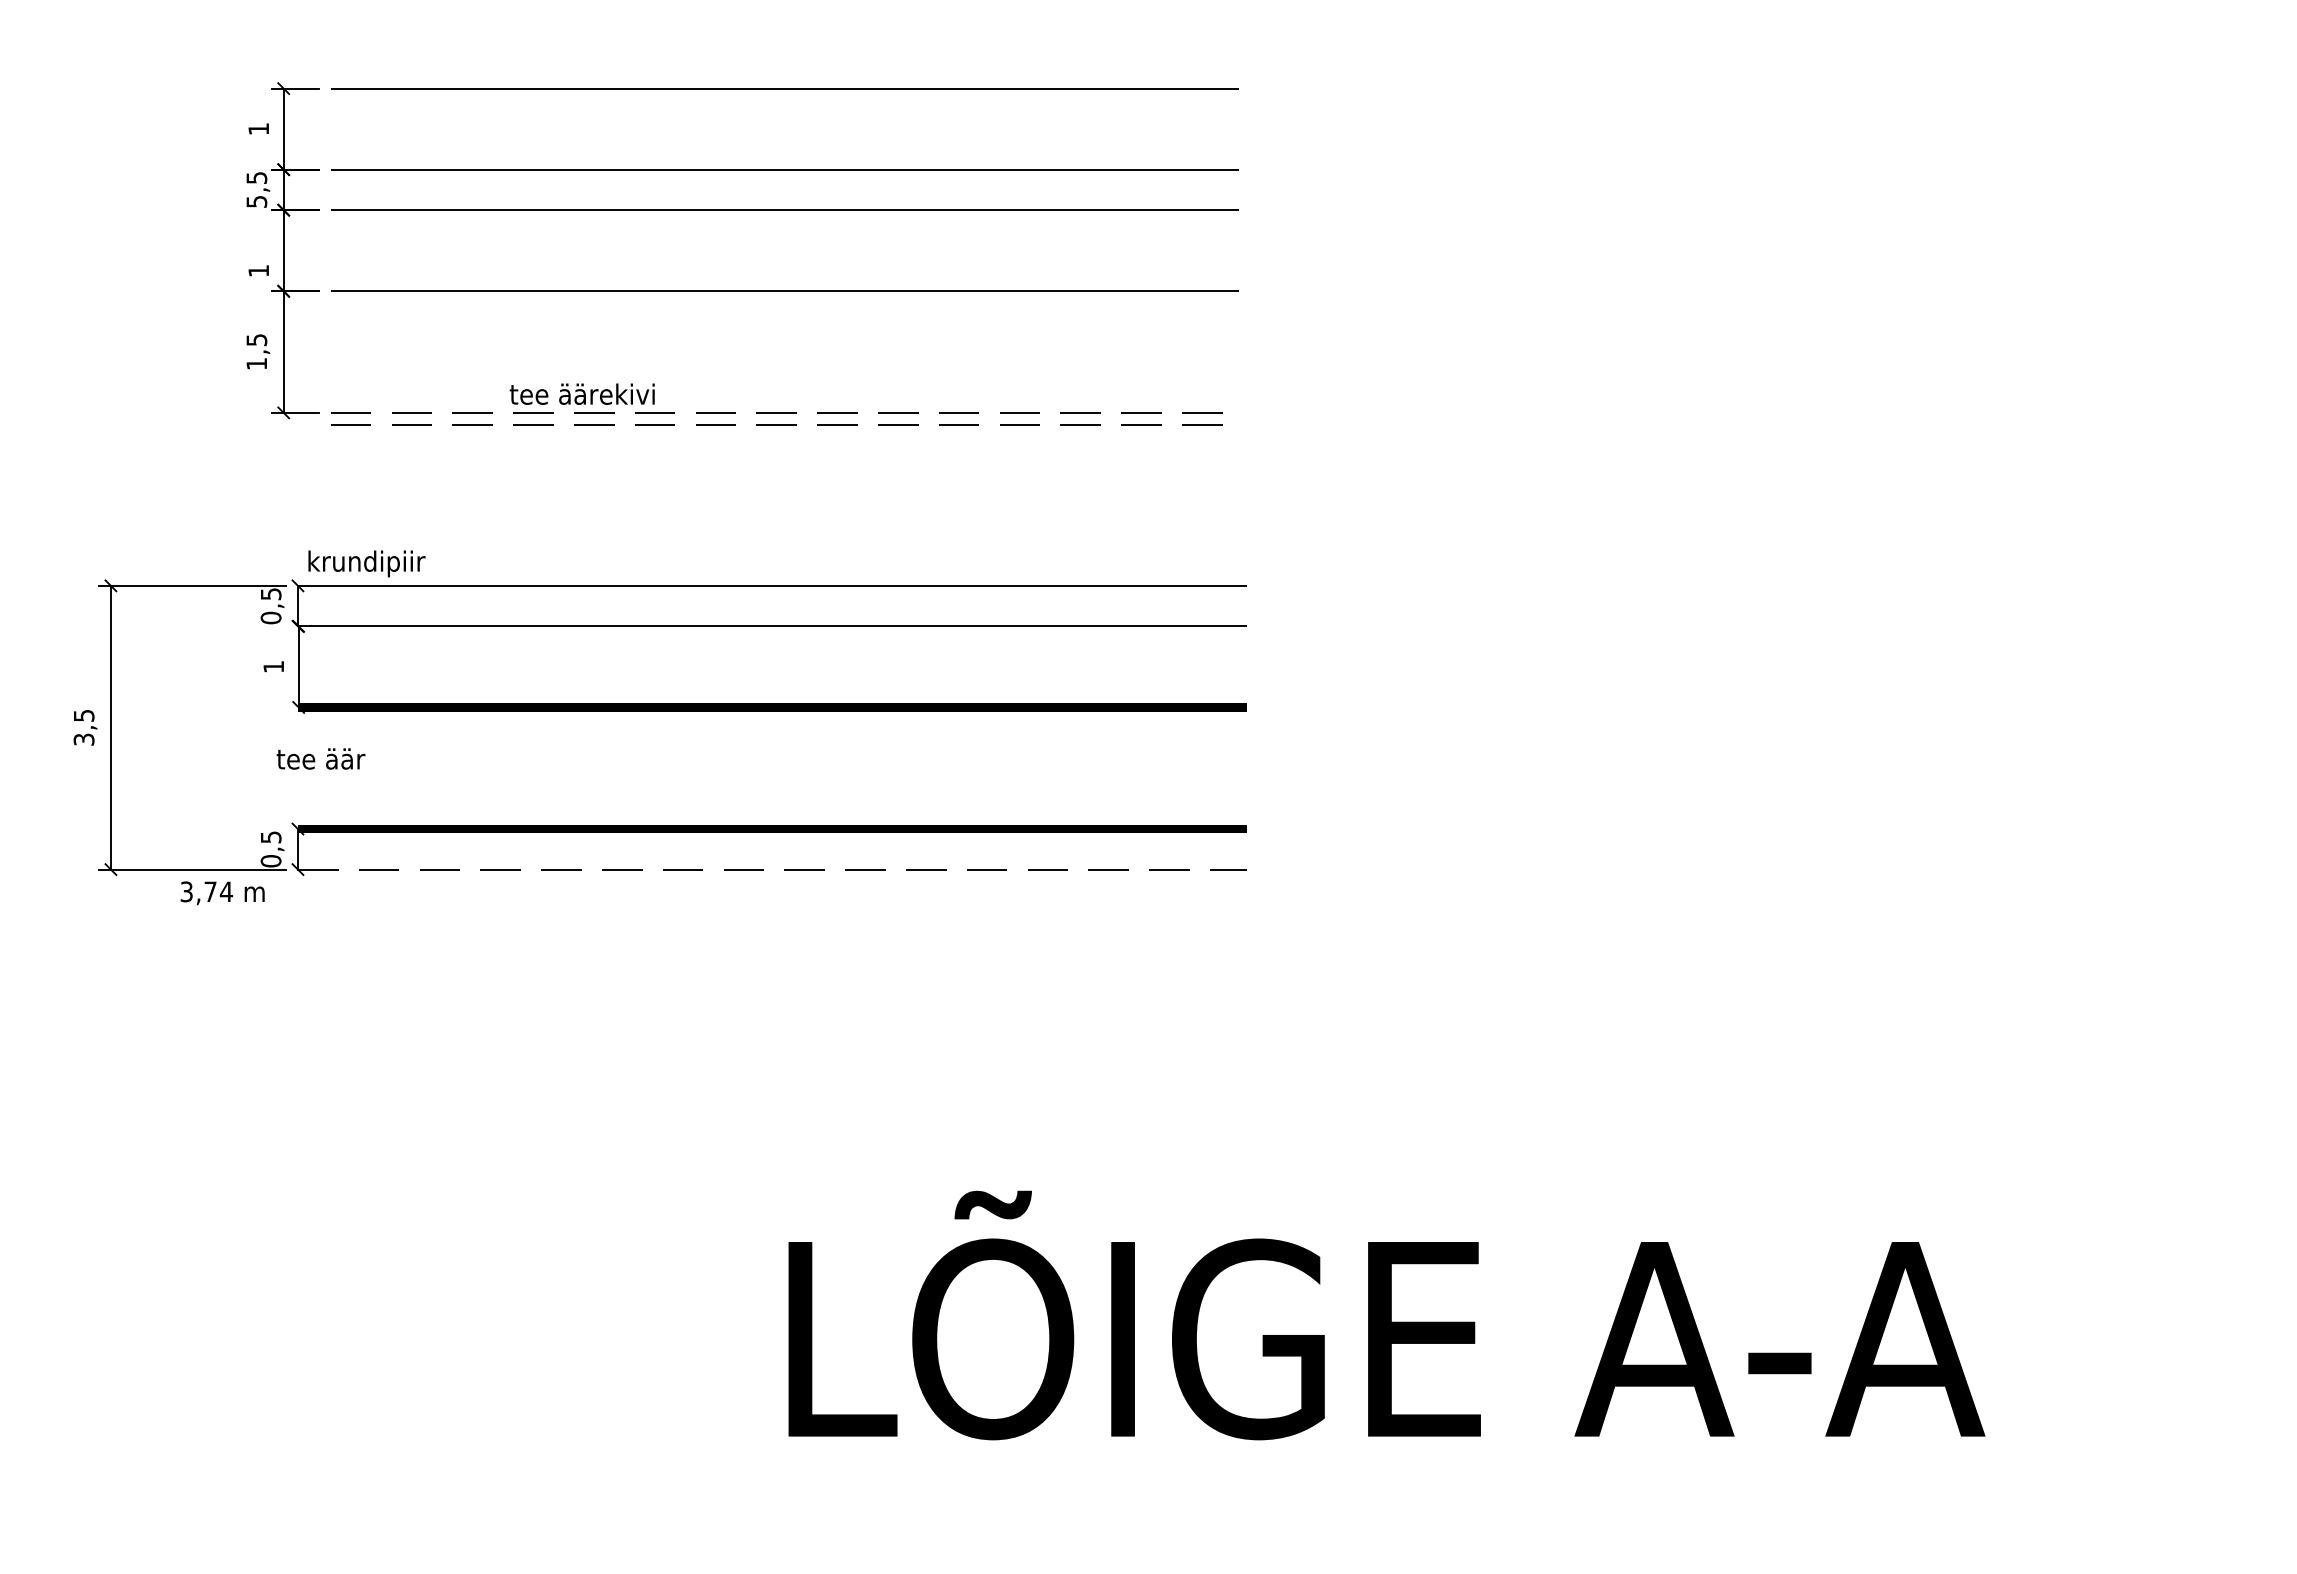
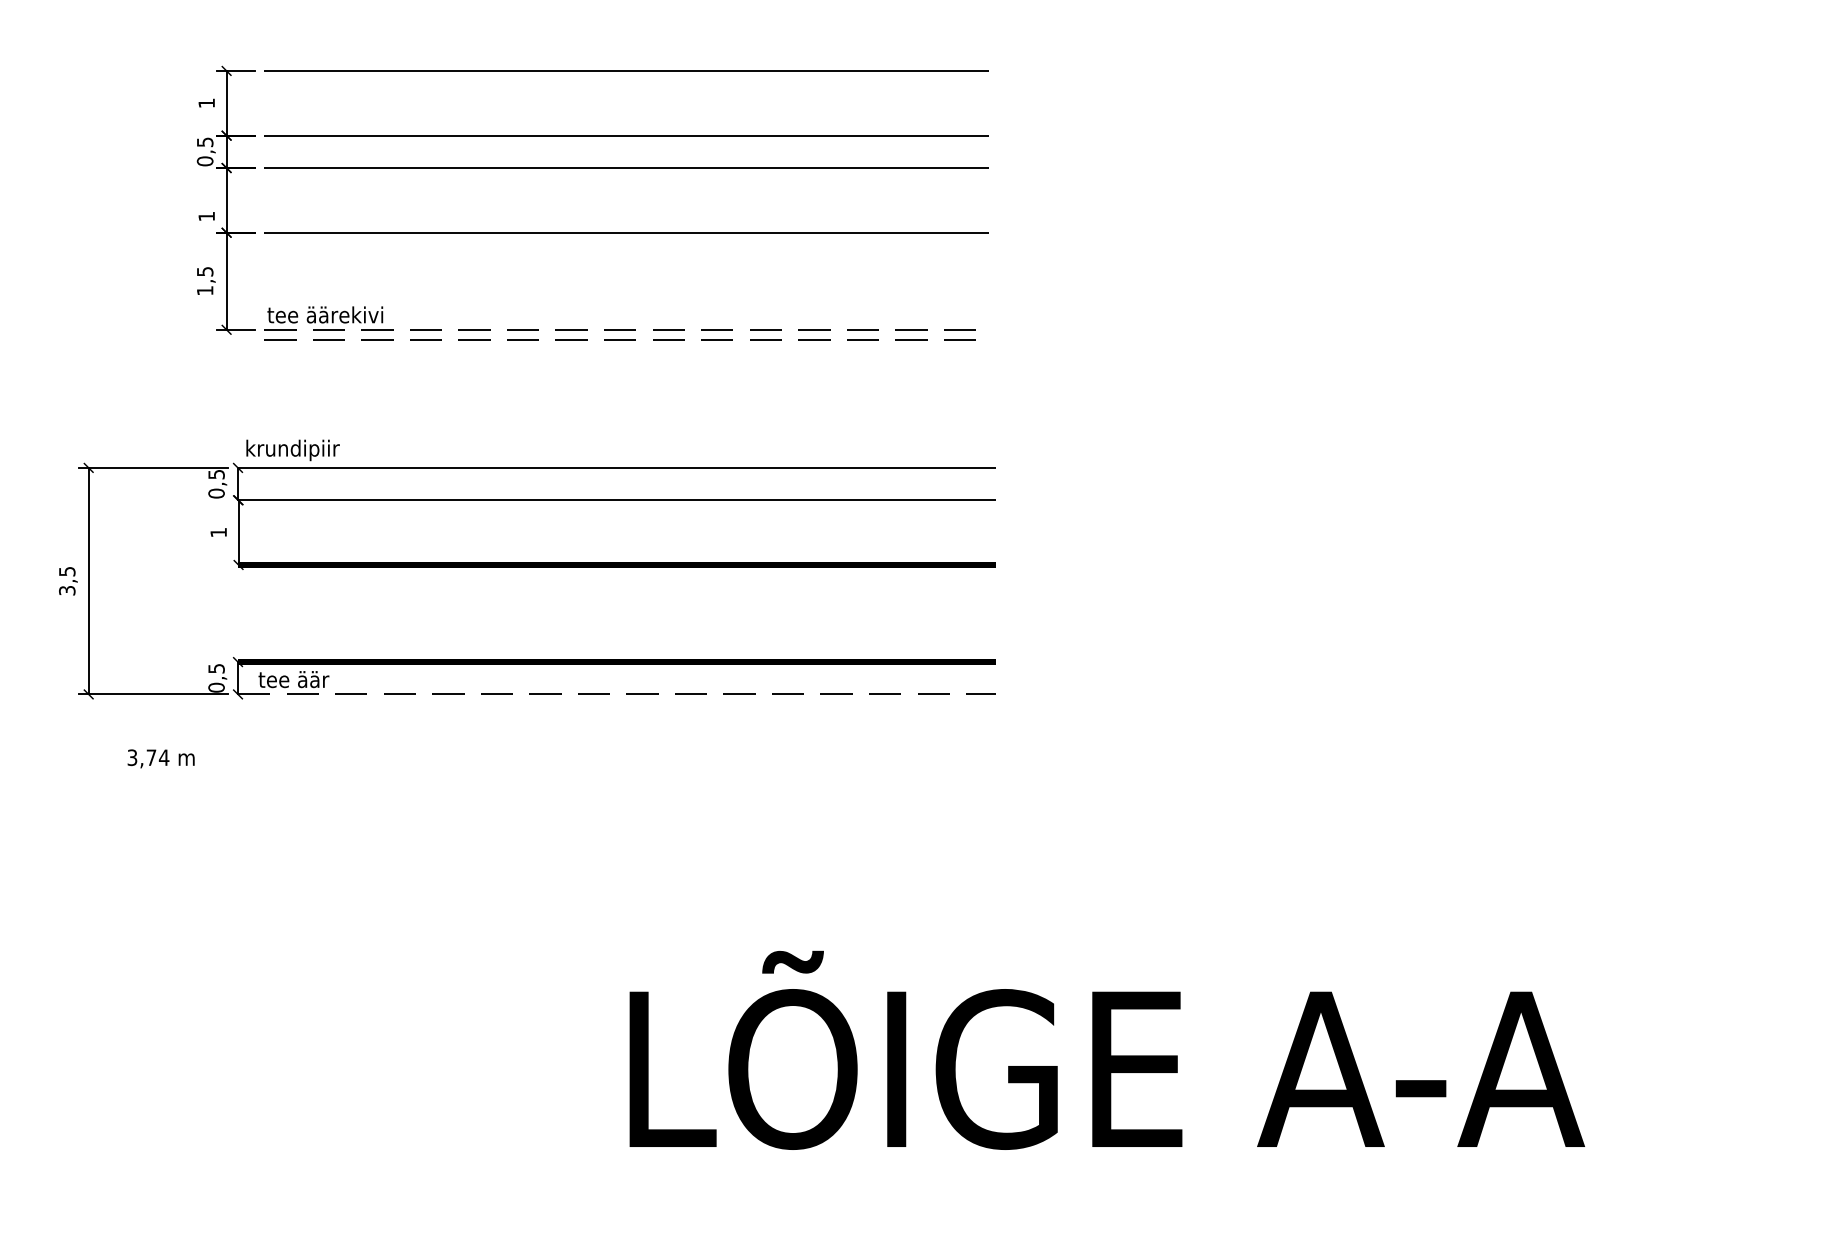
text: (256, 201) -> (204, 161), 5,5 -> 0,5
text: (581, 393) -> (324, 314), moved
text: (320, 758) -> (293, 679), moved
text: (222, 893) -> (161, 759), moved

